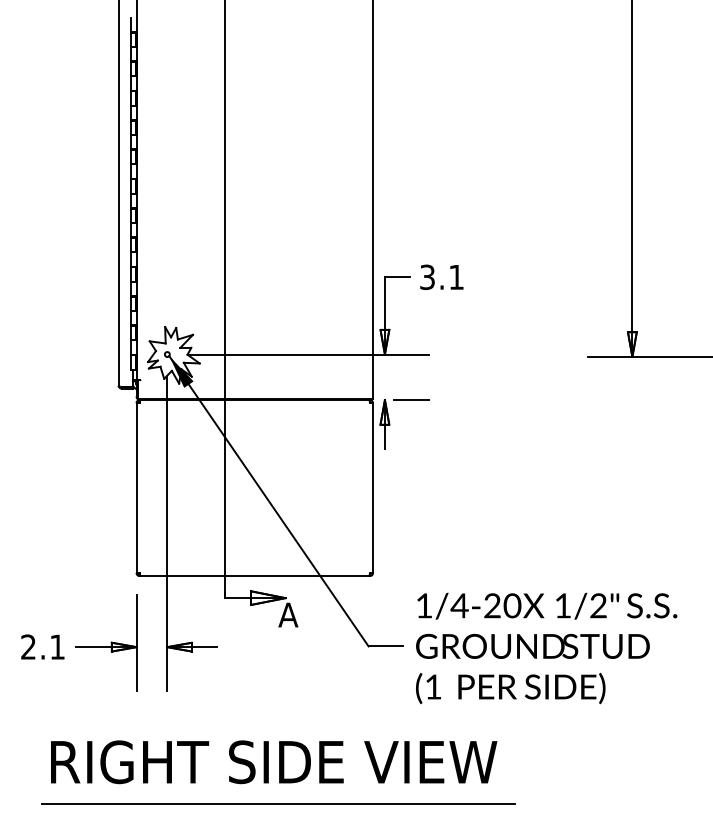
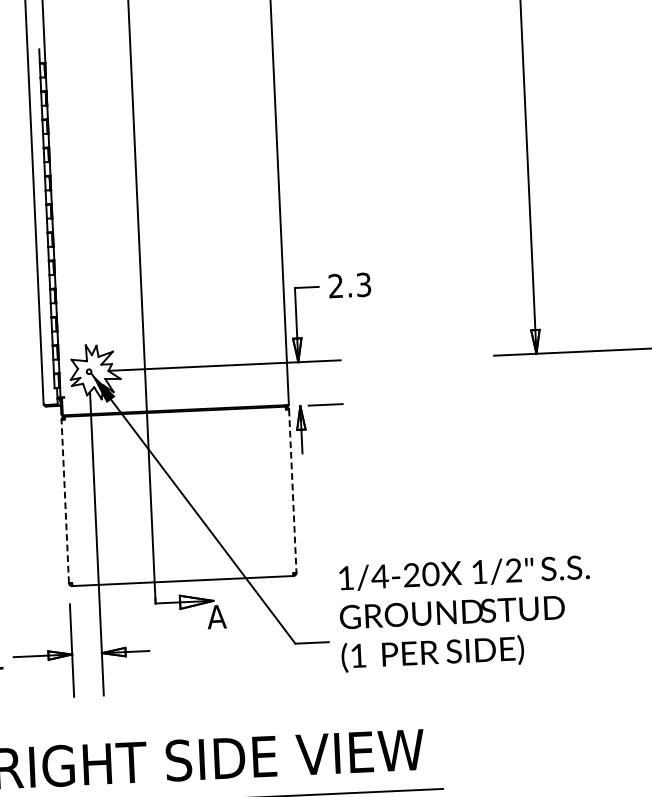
text: (441, 277) -> (349, 285), 3.1 -> 2.3
line: (136, 488) -> (65, 501), solid -> dashed
line: (373, 488) -> (293, 491), solid -> dashed
text: (546, 648) -> (465, 613), moved

